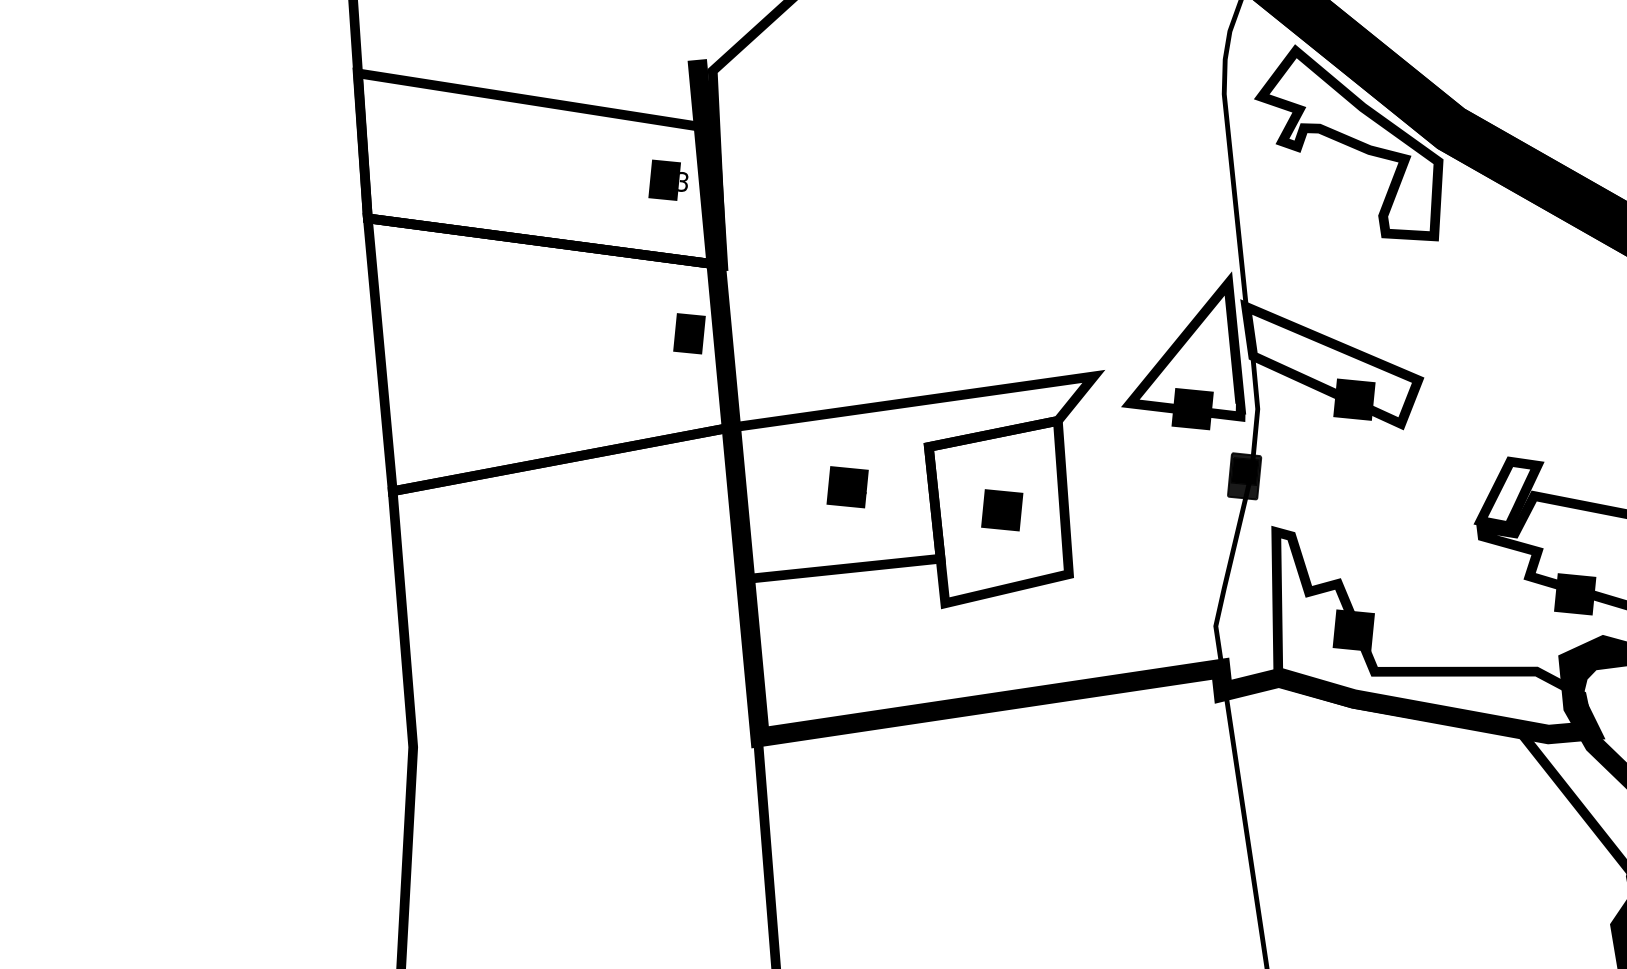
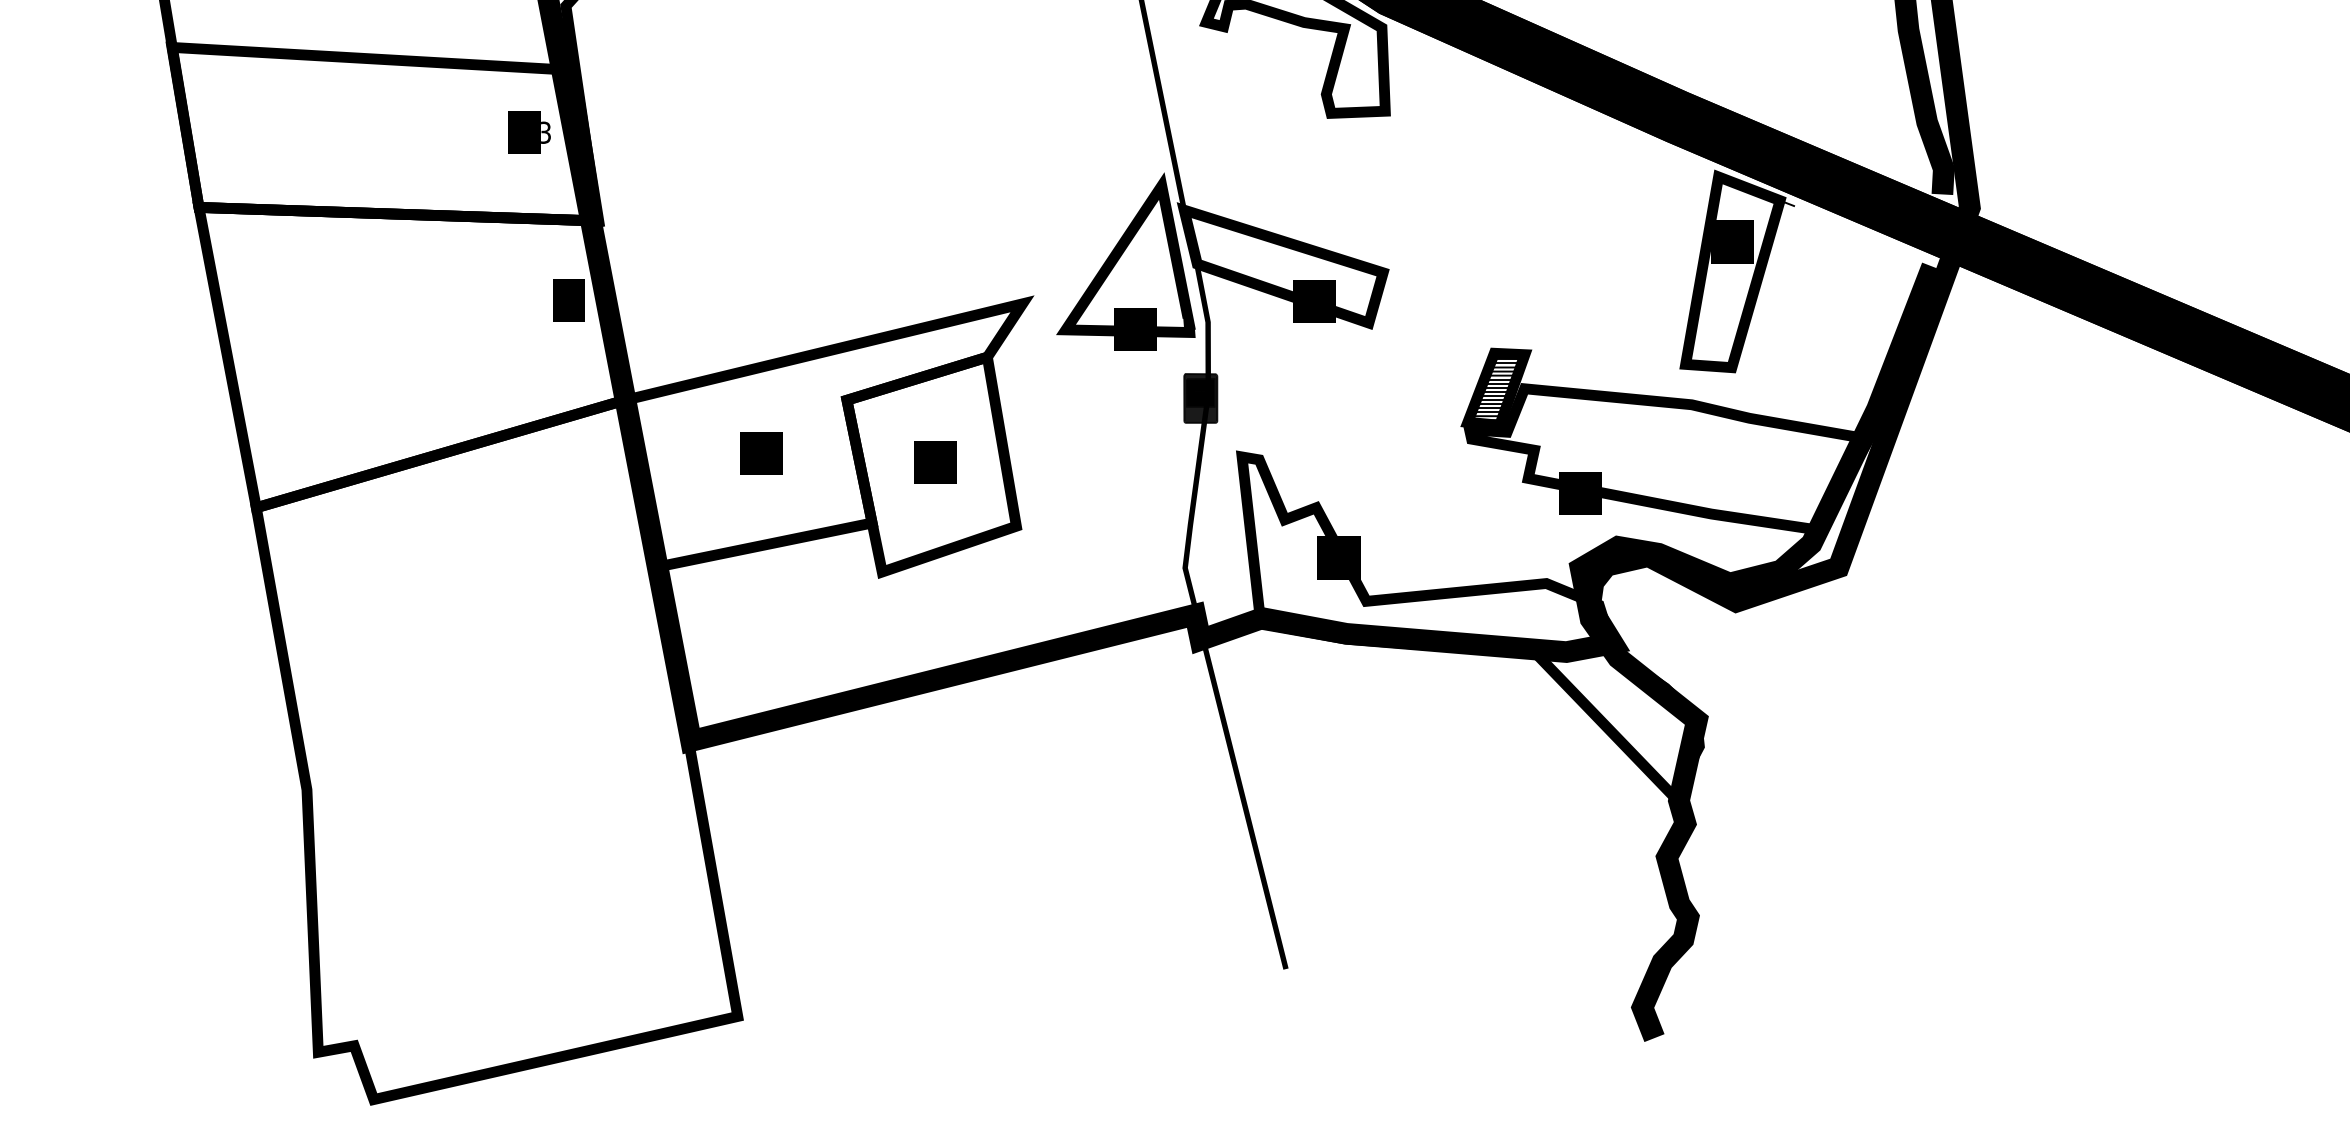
hatch: (1509, 494) -> (1496, 389), added

